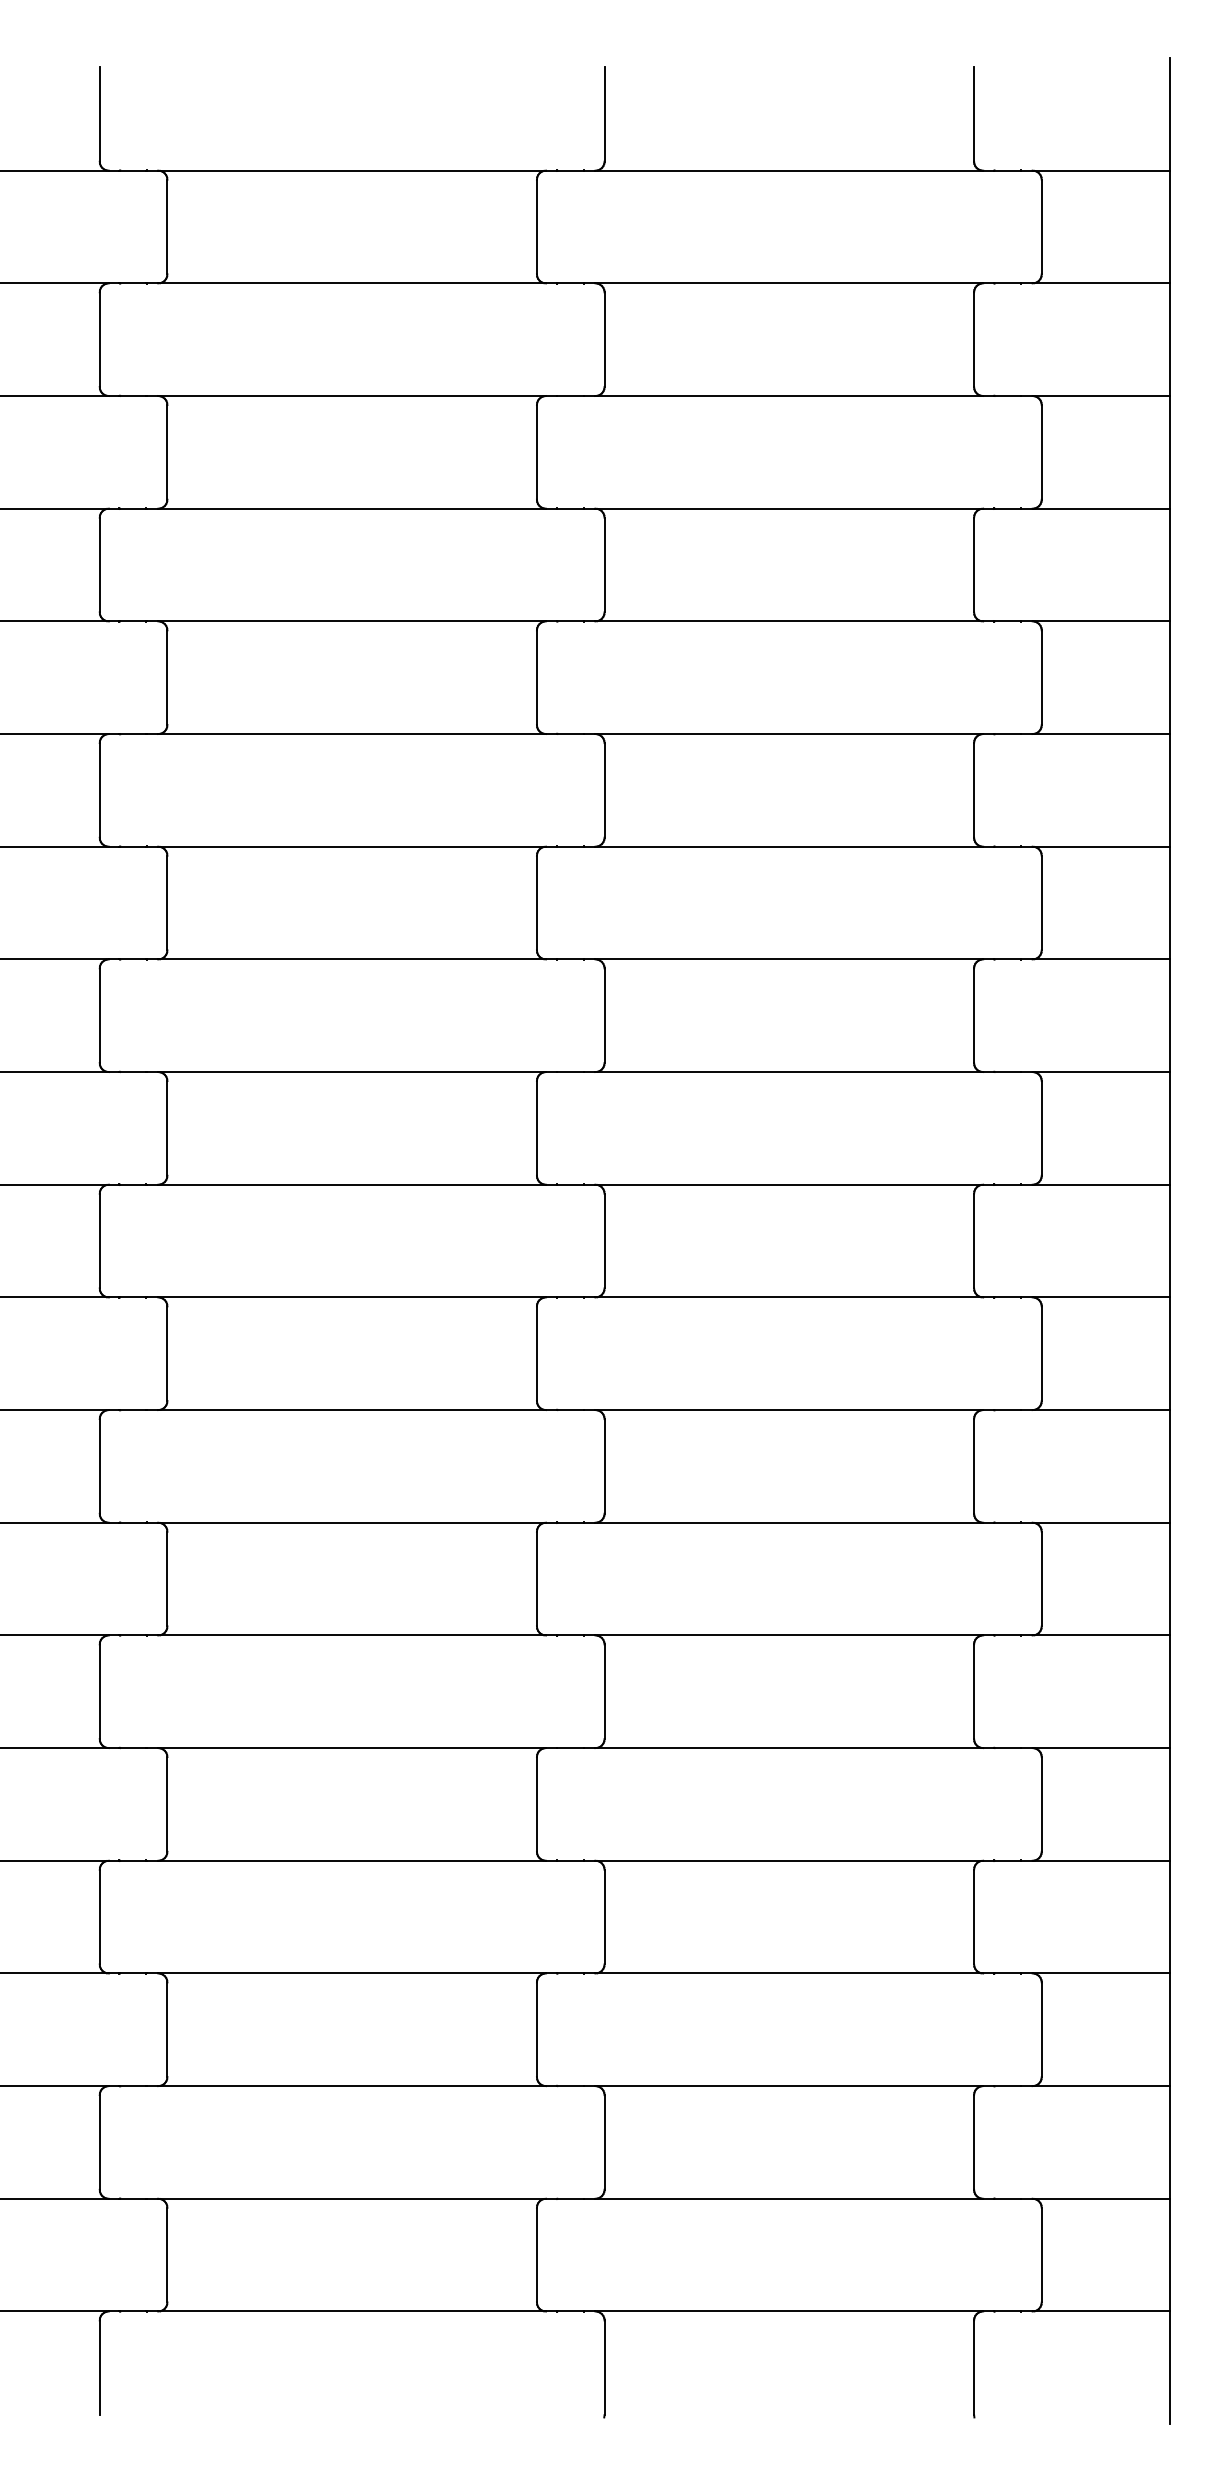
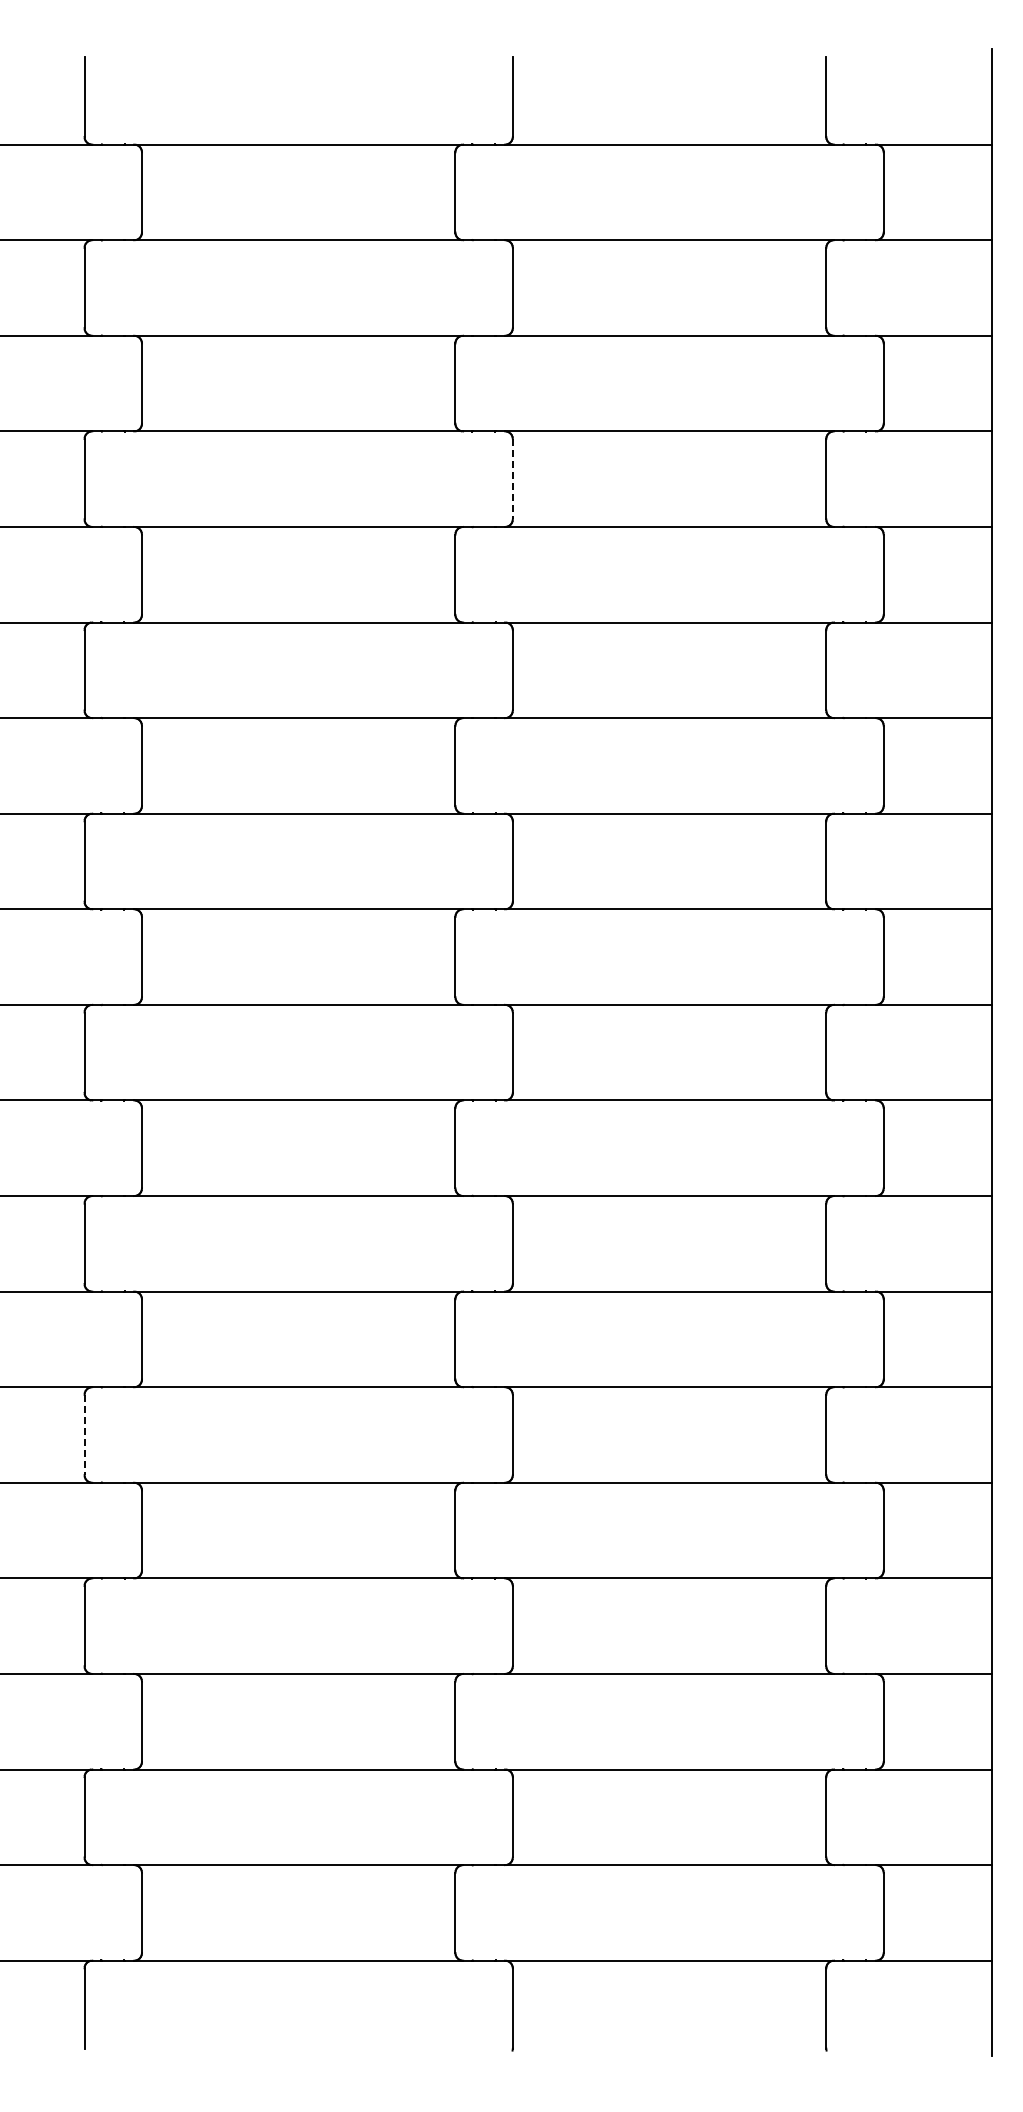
line: (604, 565) -> (512, 479), solid -> dashed
line: (99, 1692) -> (84, 1435), solid -> dashed

